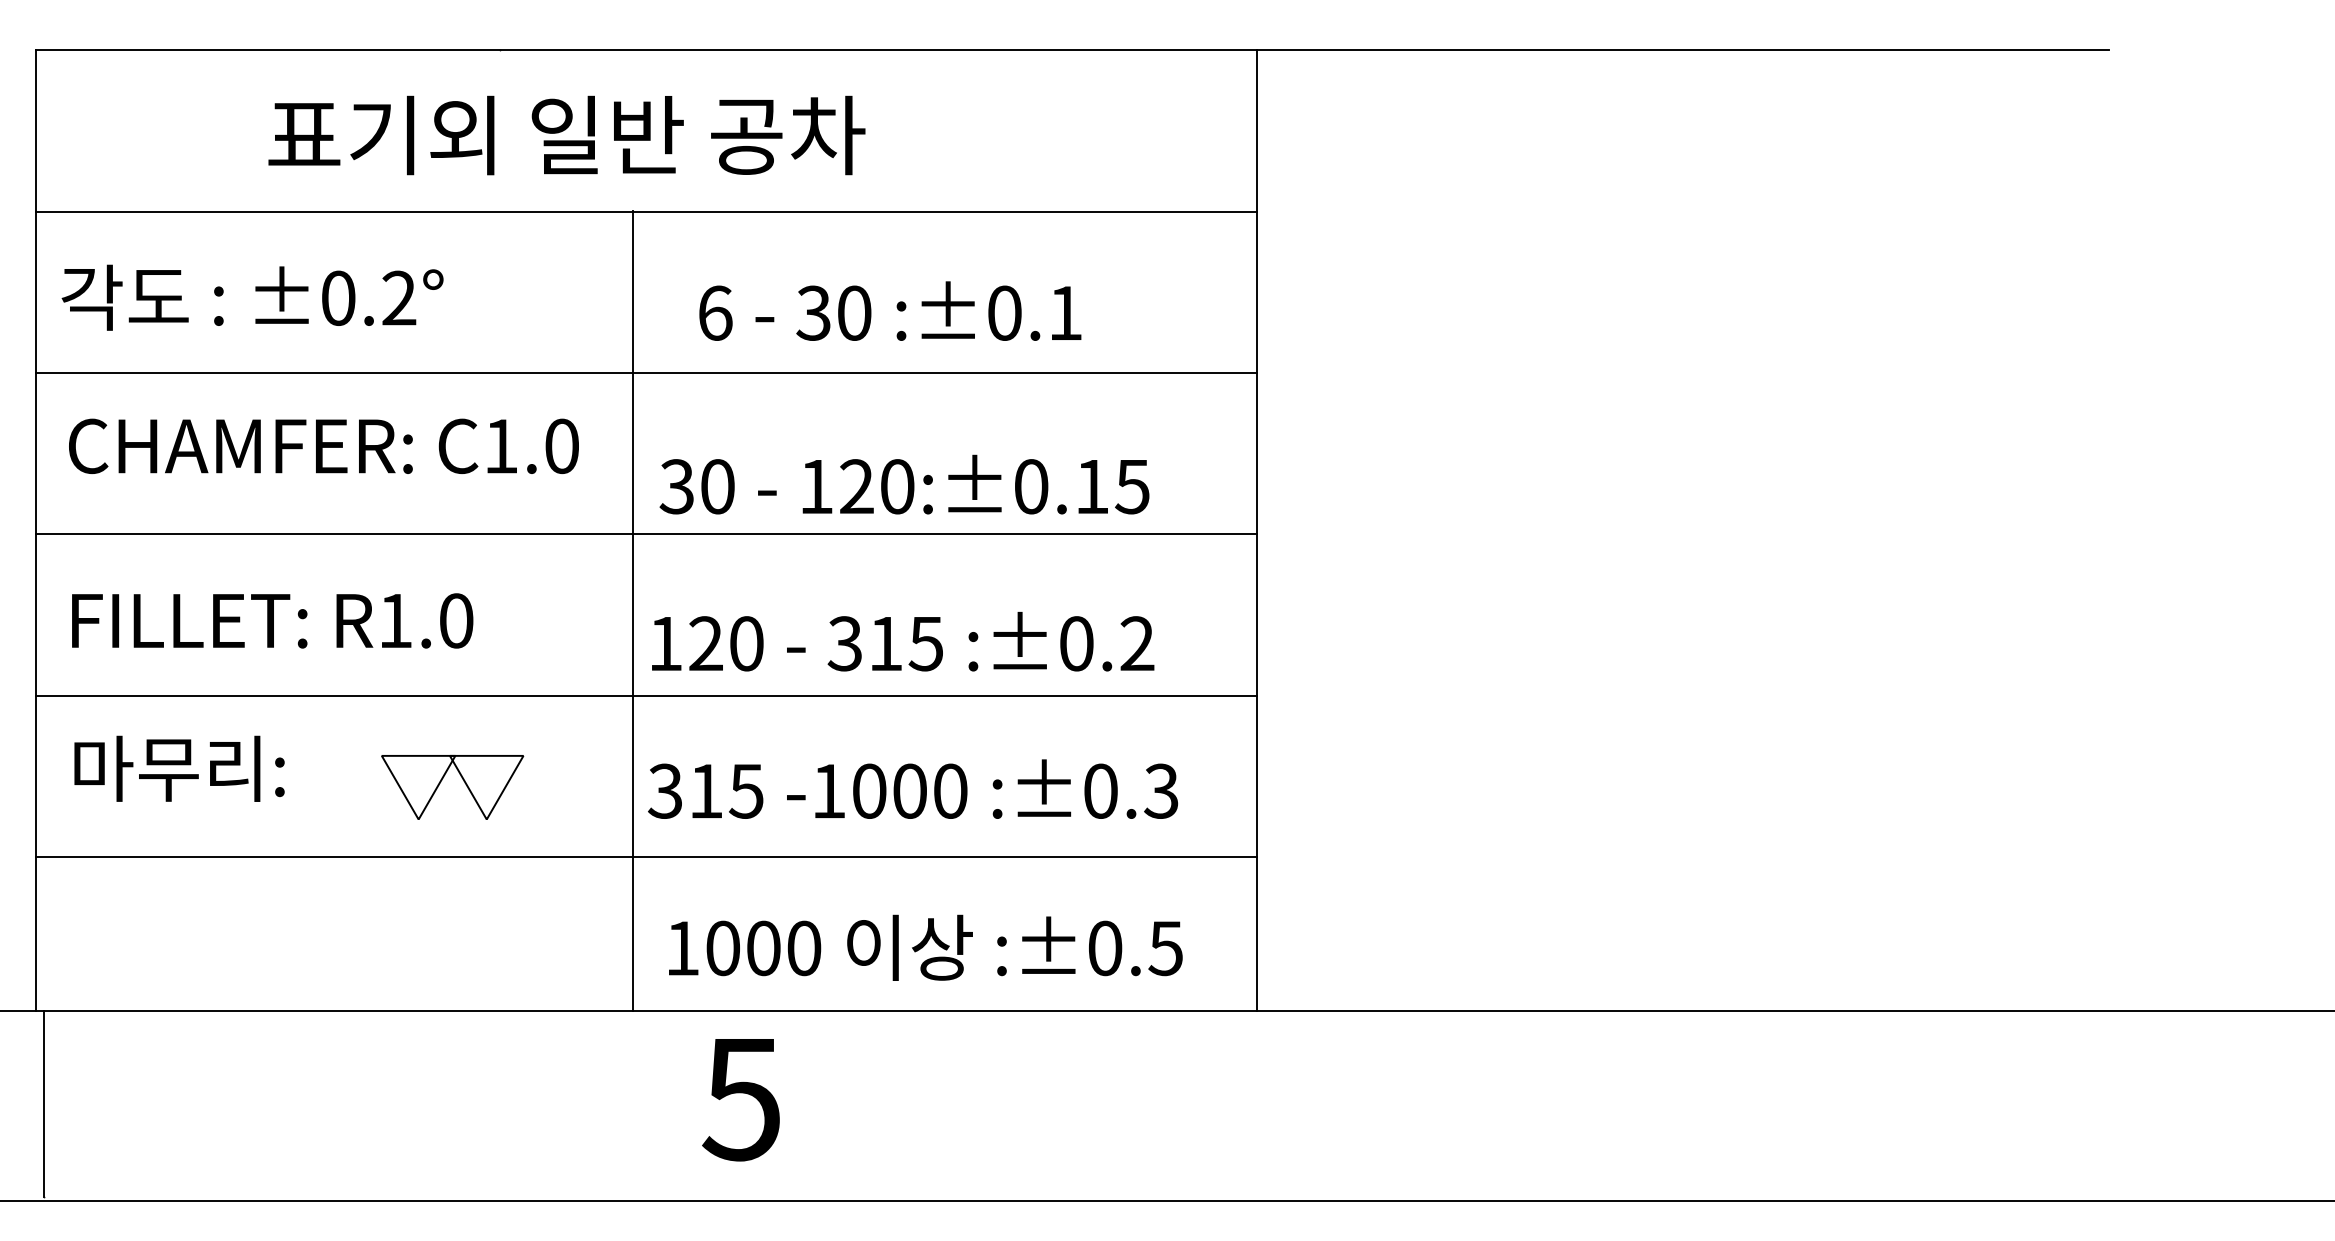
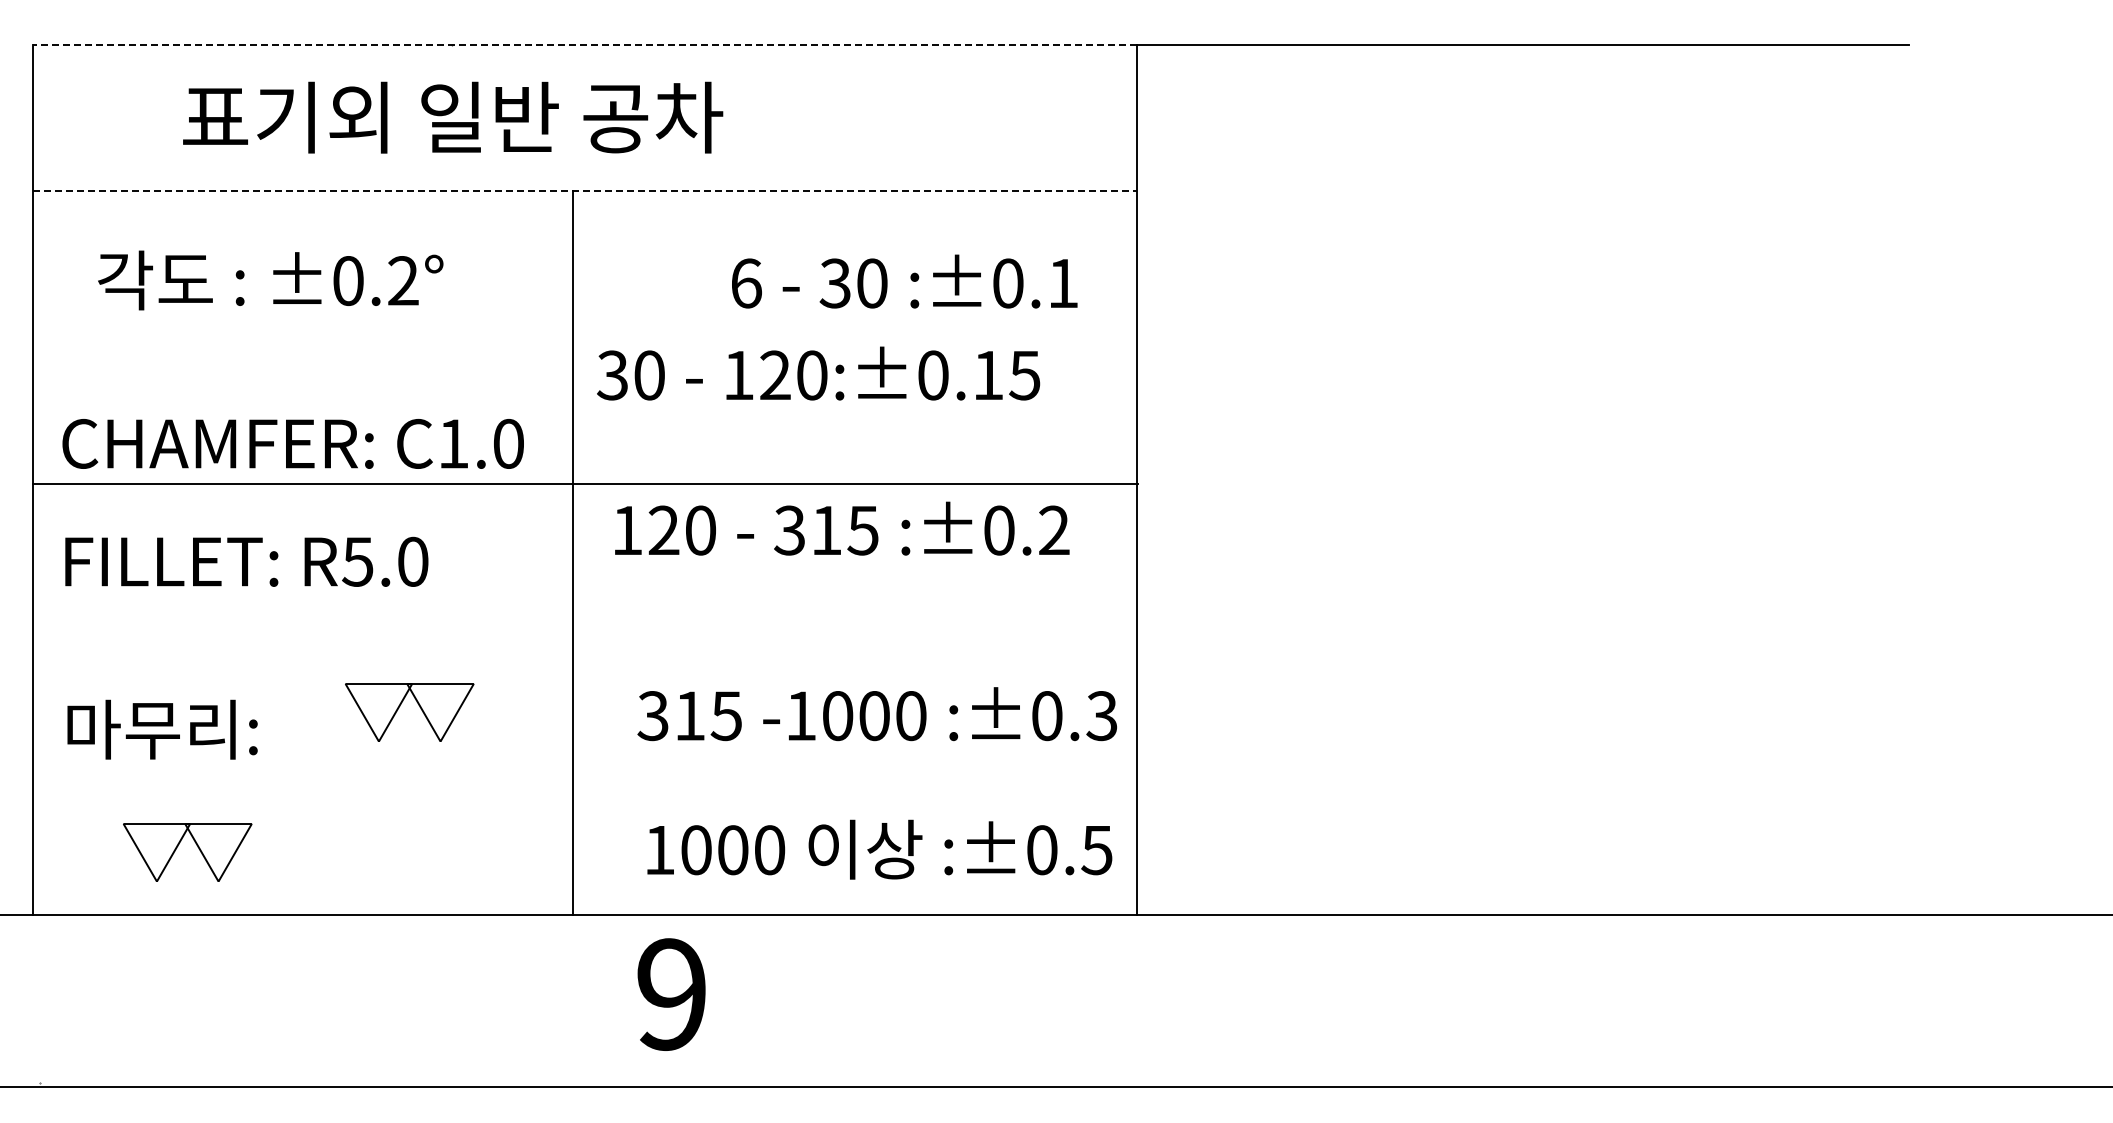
line: (645, 50) -> (584, 45), solid -> dashed
text: (567, 135) -> (453, 117), moved
line: (646, 211) -> (585, 191), solid -> dashed
text: (252, 297) -> (270, 280), moved
text: (890, 311) -> (904, 281), moved
line: (645, 372) -> (584, 337), removed
text: (323, 445) -> (292, 443), moved
text: (904, 484) -> (818, 373), moved
text: (394, 620) -> (357, 561), R1.0 -> R5.0
text: (903, 641) -> (842, 528), moved
line: (645, 695) -> (584, 629), removed
text: (179, 768) -> (162, 729), moved
text: (912, 789) -> (876, 714), moved
line: (645, 857) -> (584, 775), removed
part: (196, 937) -> (177, 848), added
text: (925, 947) -> (879, 849), moved
text: (740, 1099) -> (670, 994), 5 -> 9
line: (43, 1103) -> (39, 998), removed

